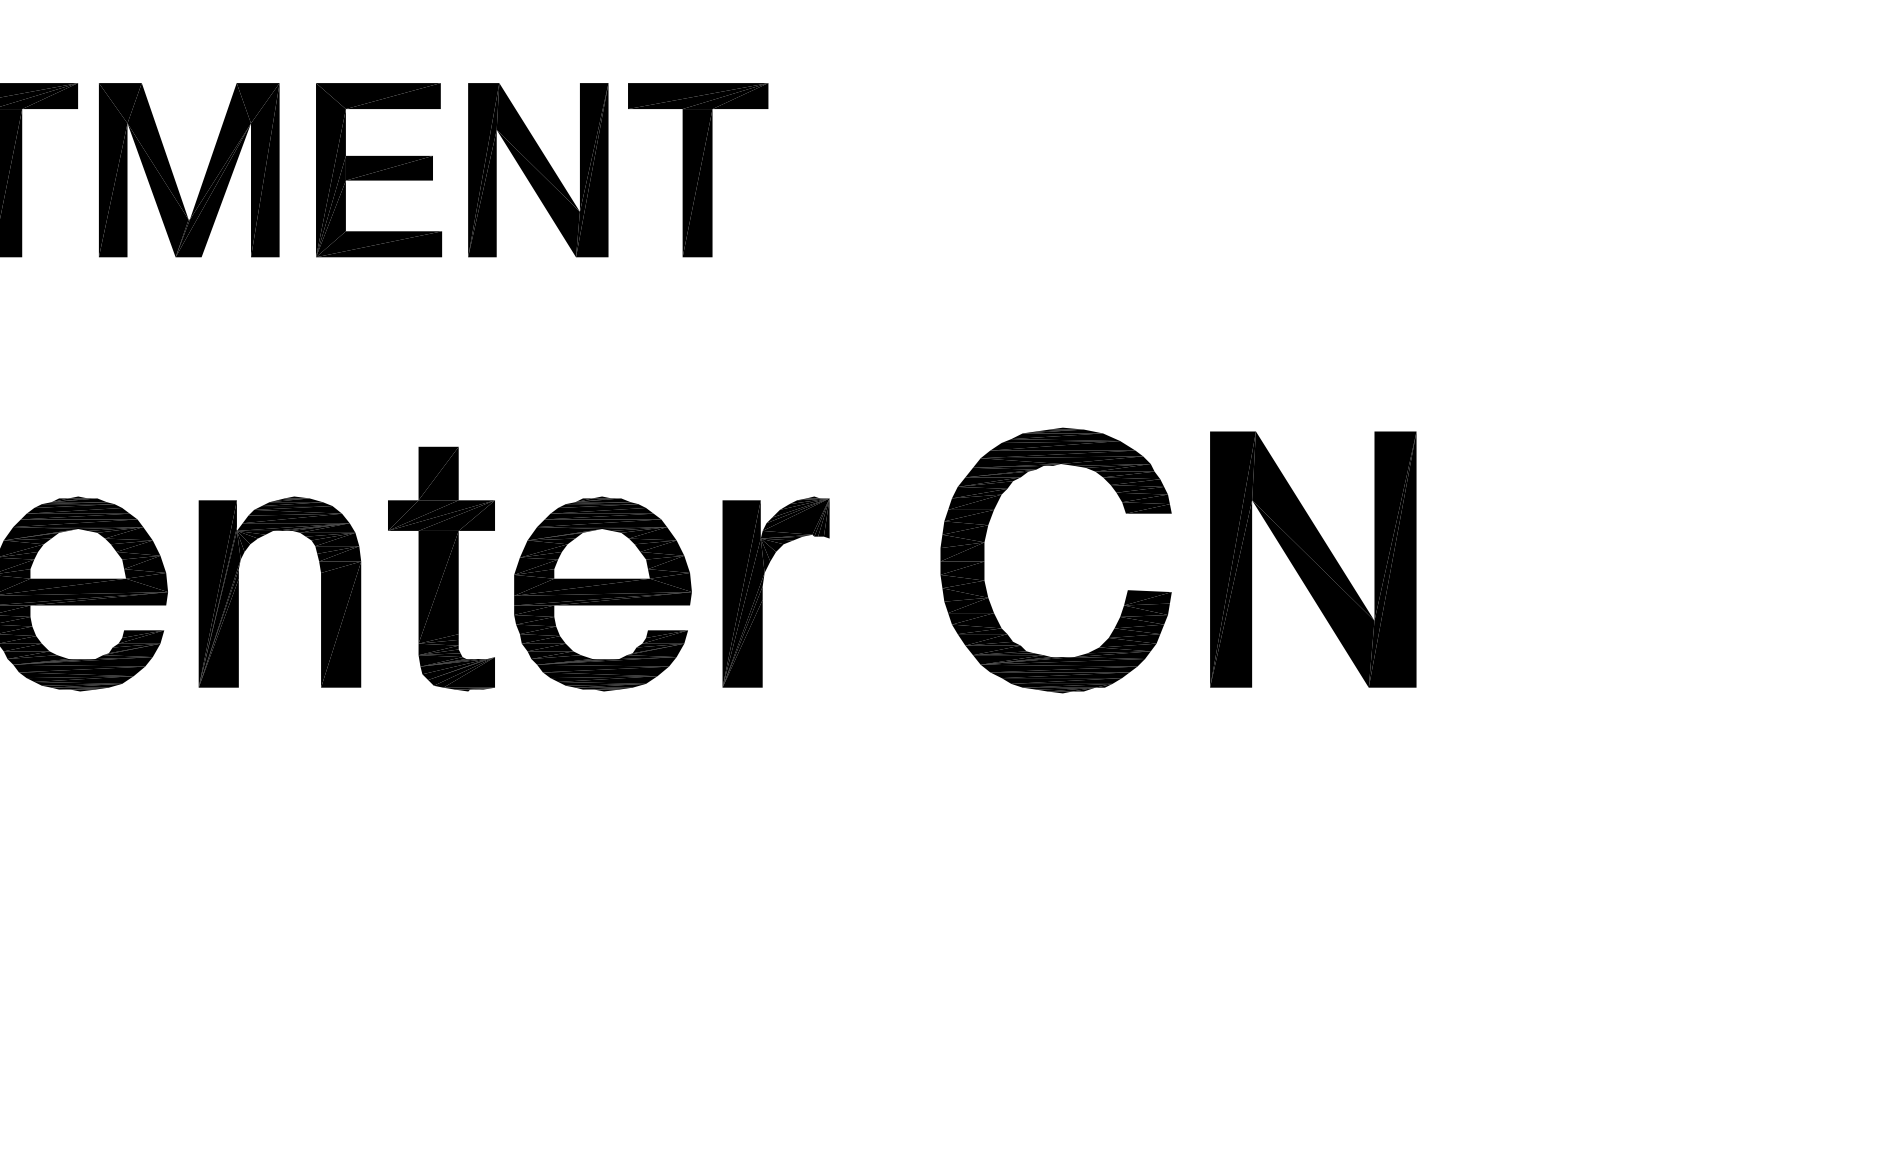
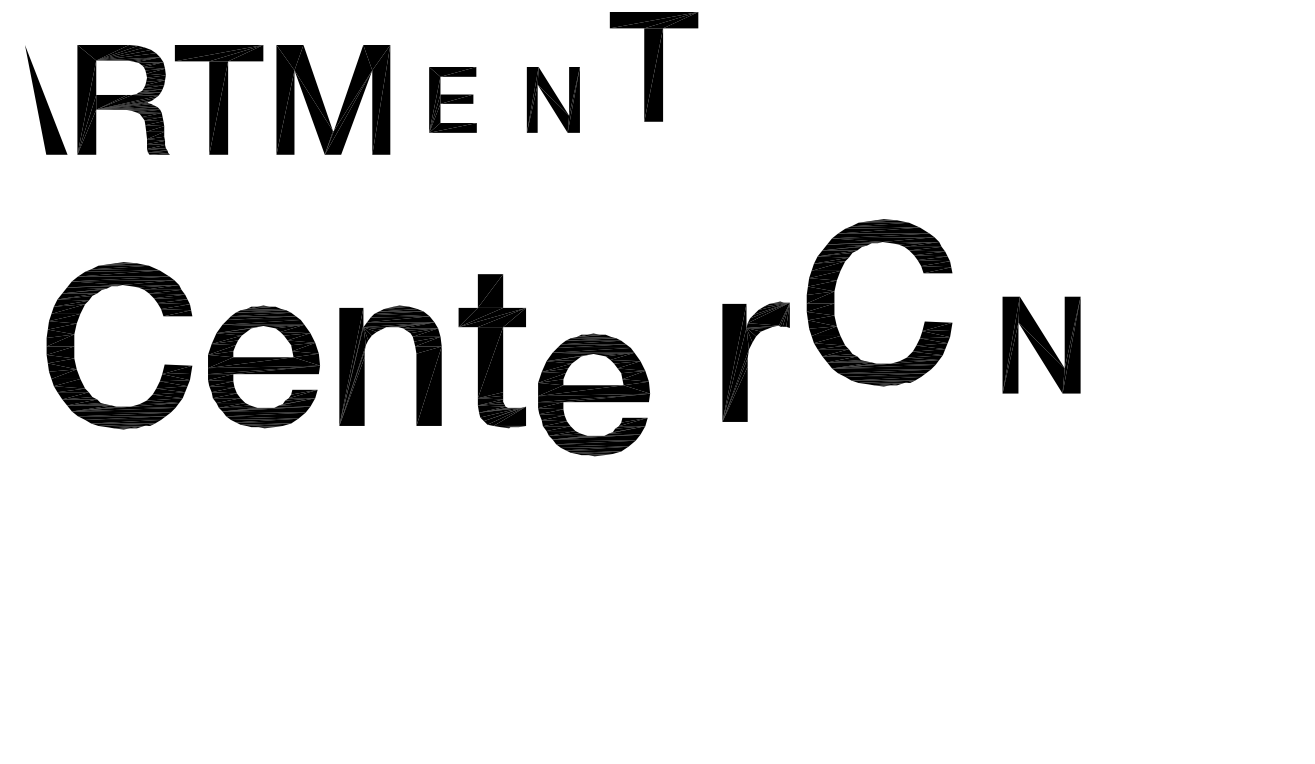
part: (378, 169) -> (452, 99), size x0.6
part: (538, 169) -> (553, 99), size x0.6
part: (697, 169) -> (653, 66), moved
part: (1313, 558) -> (1041, 344), size x0.6
part: (984, 560) -> (834, 302), moved
part: (762, 591) -> (747, 361), moved
part: (602, 593) -> (593, 394), moved

